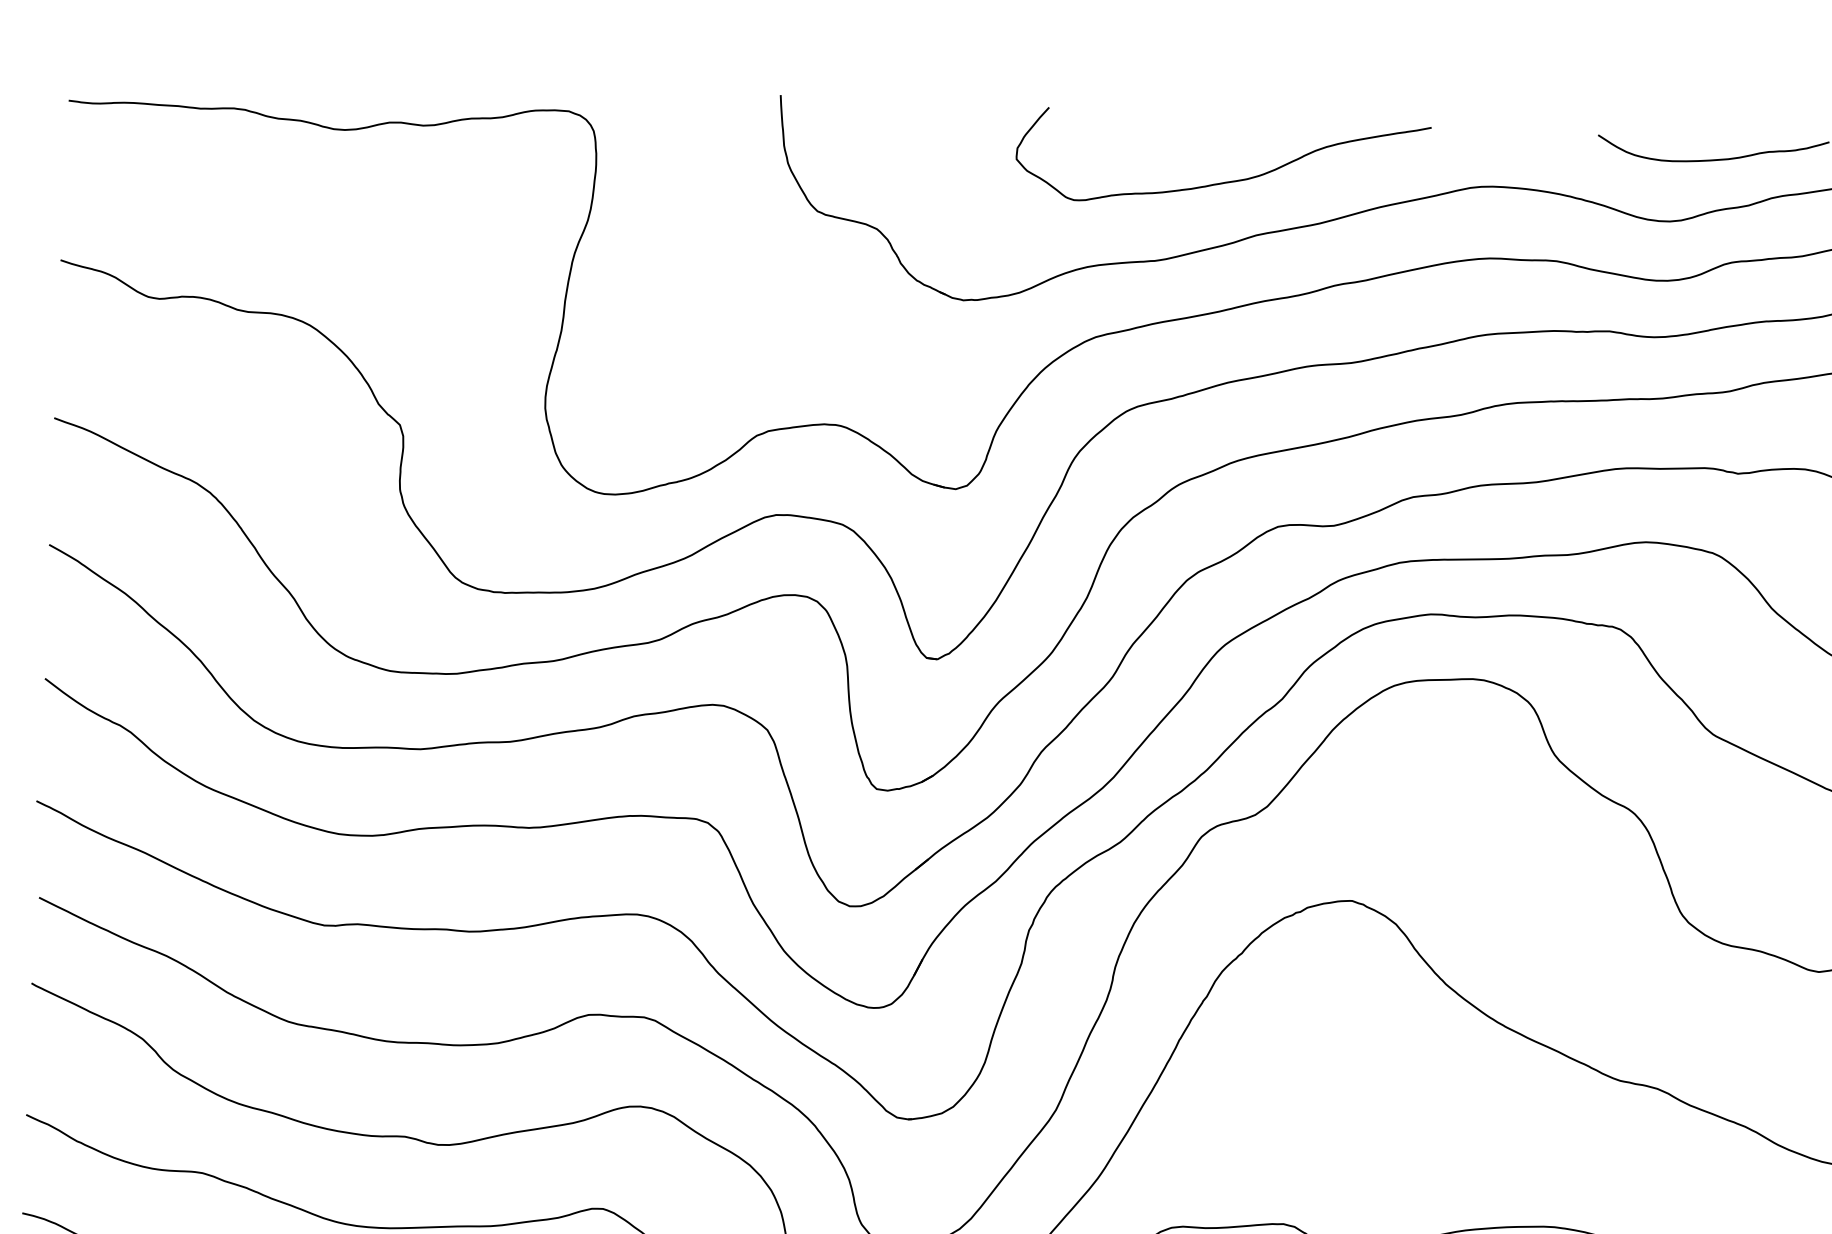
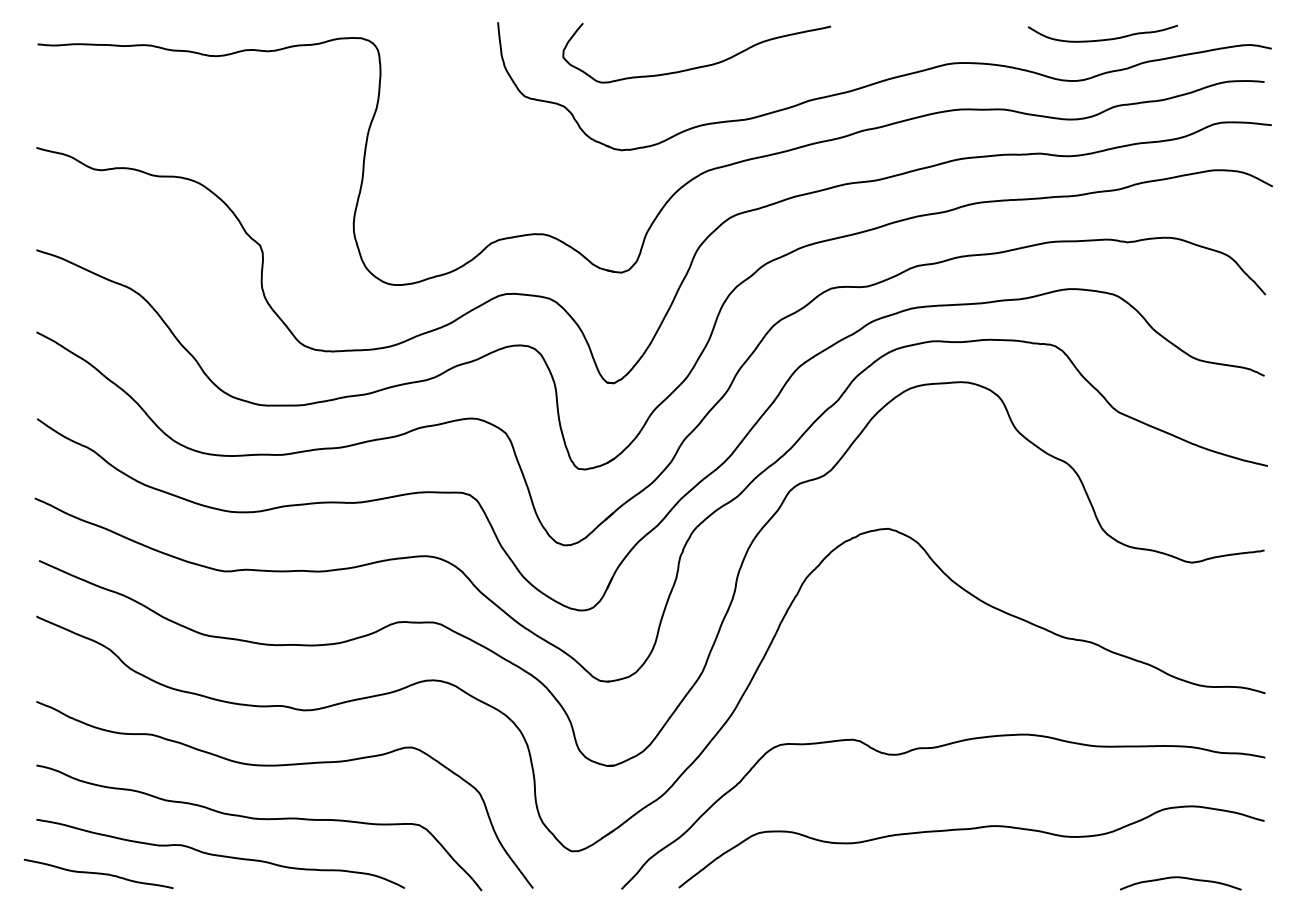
curve: (1223, 181) -> (697, 66), moved

